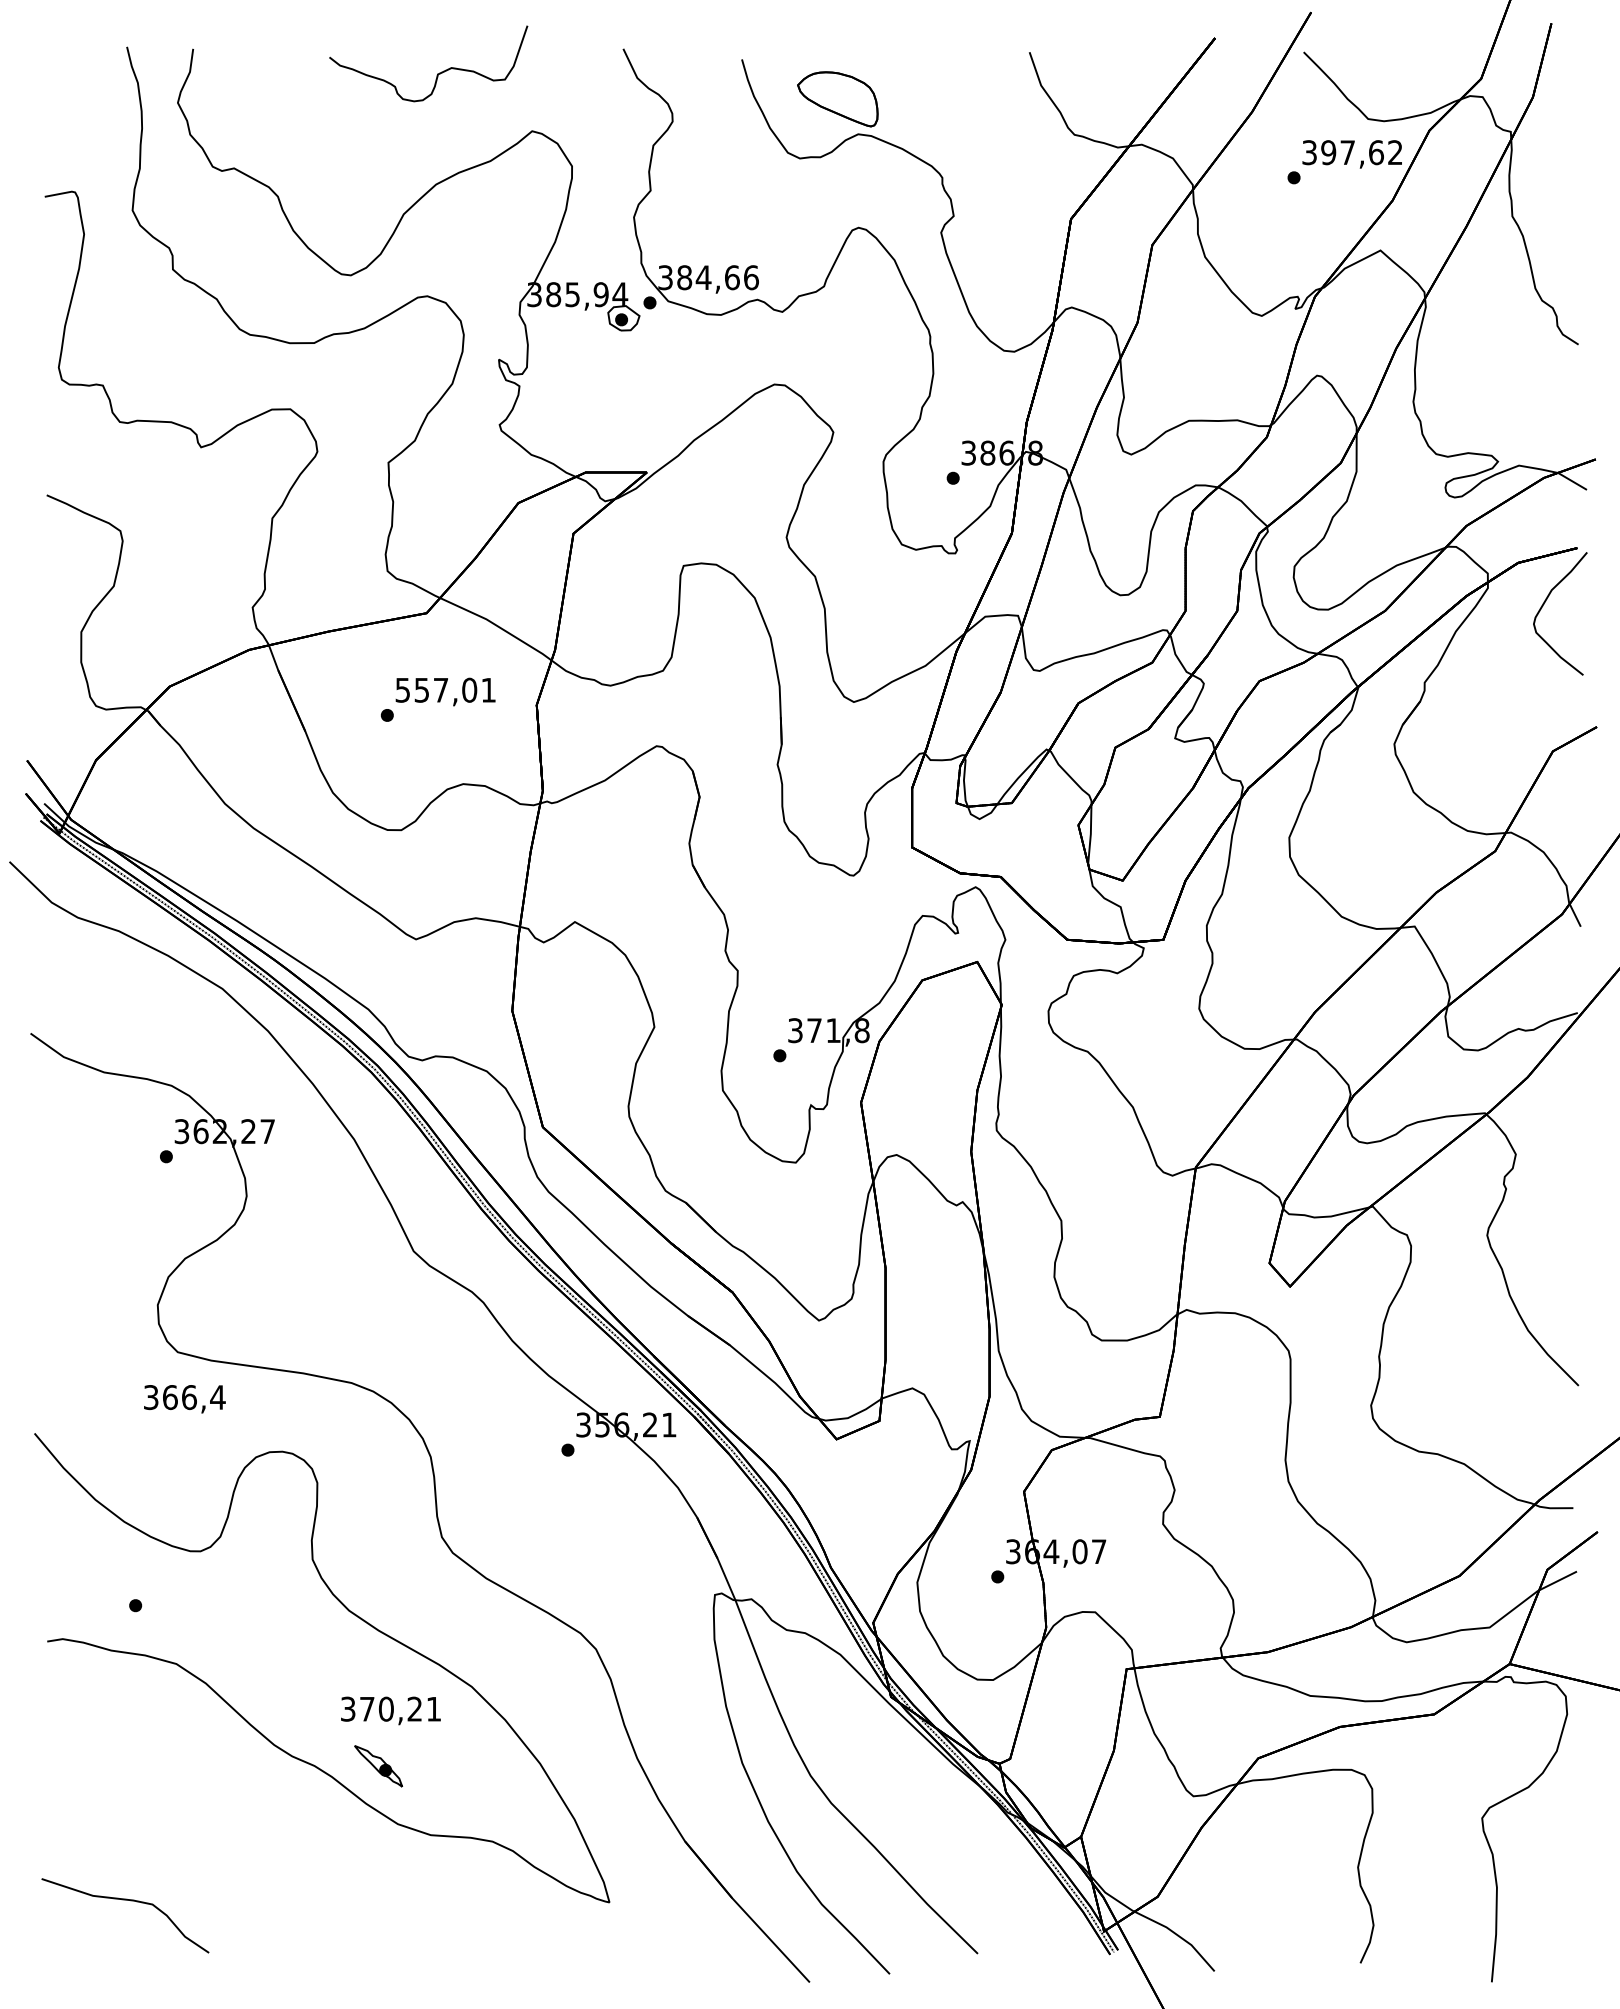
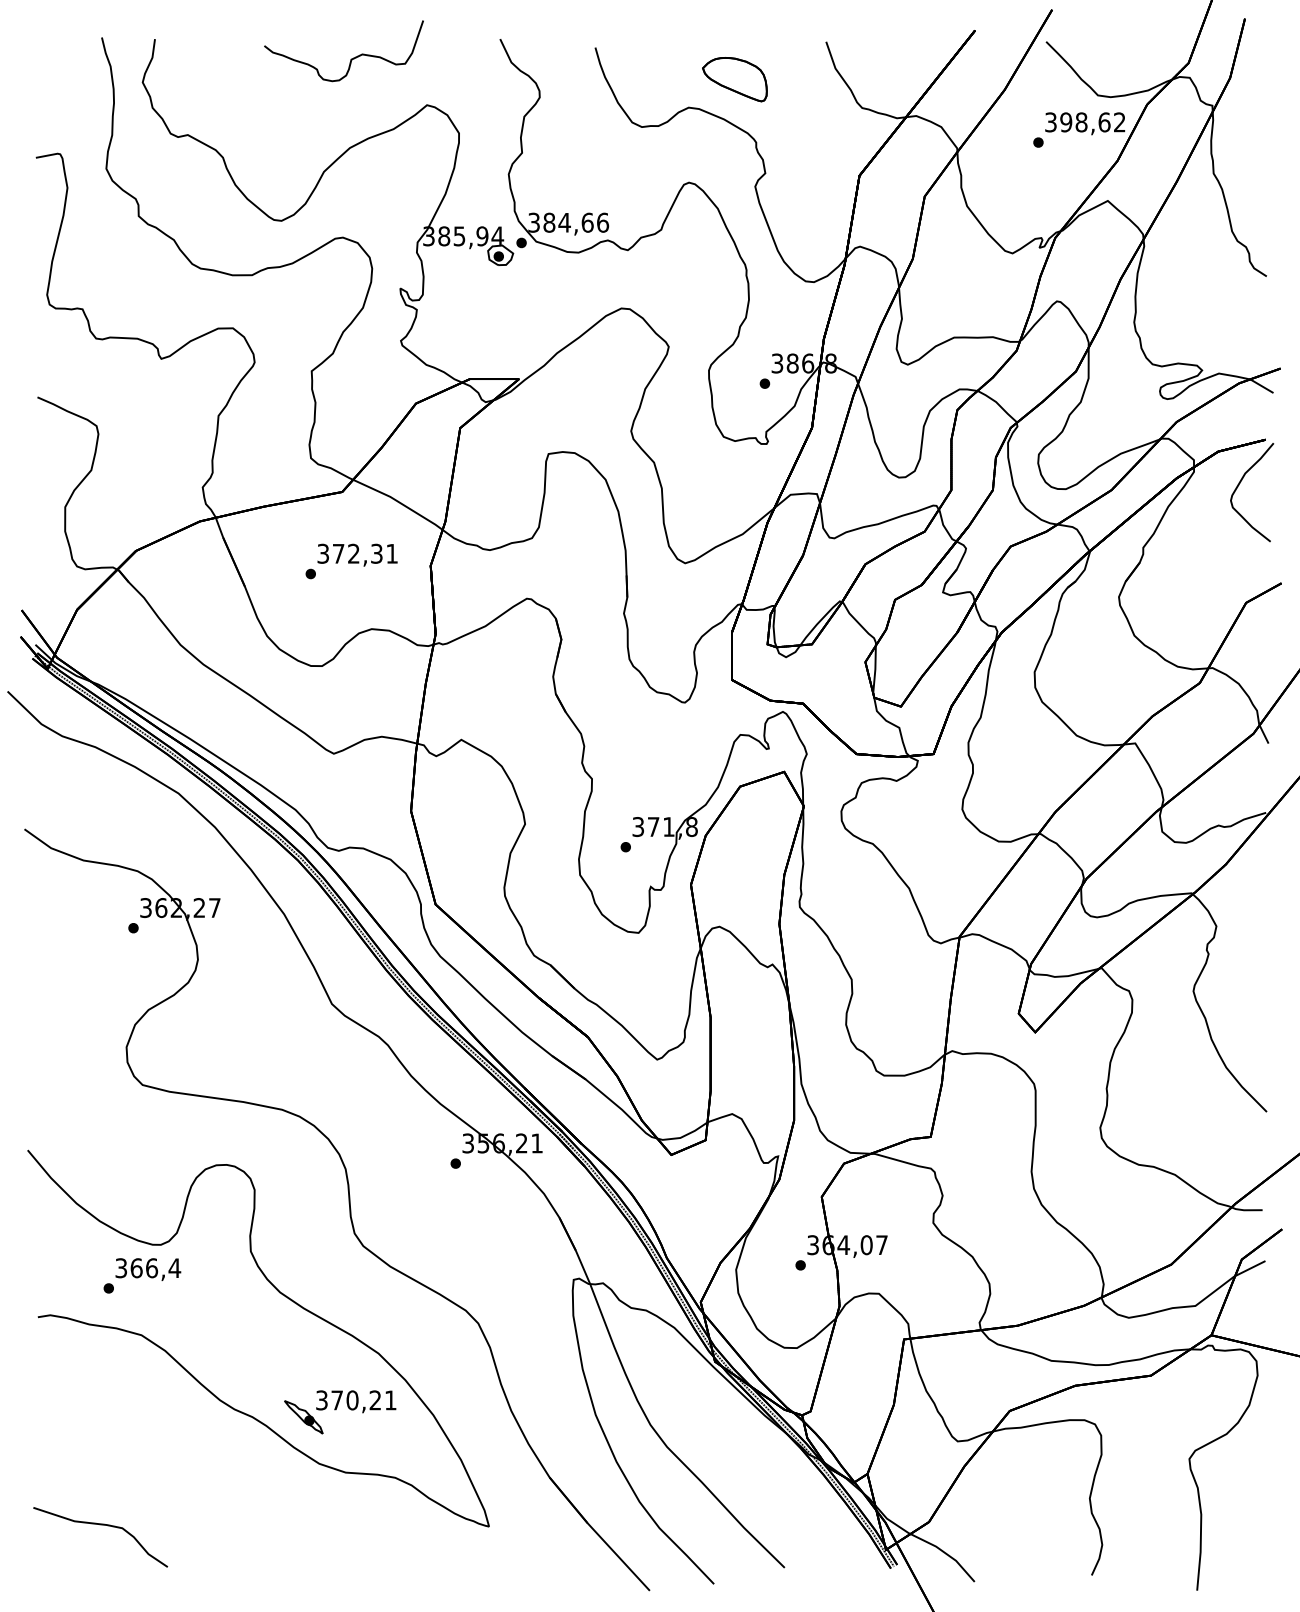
part: (837, 99) -> (734, 79), moved
text: (1347, 152) -> (1081, 122), 397,62 -> 398,62
text: (436, 689) -> (350, 553), 557,01 -> 372,31
text: (184, 1399) -> (148, 1269), moved
text: (390, 1710) -> (355, 1401), moved

